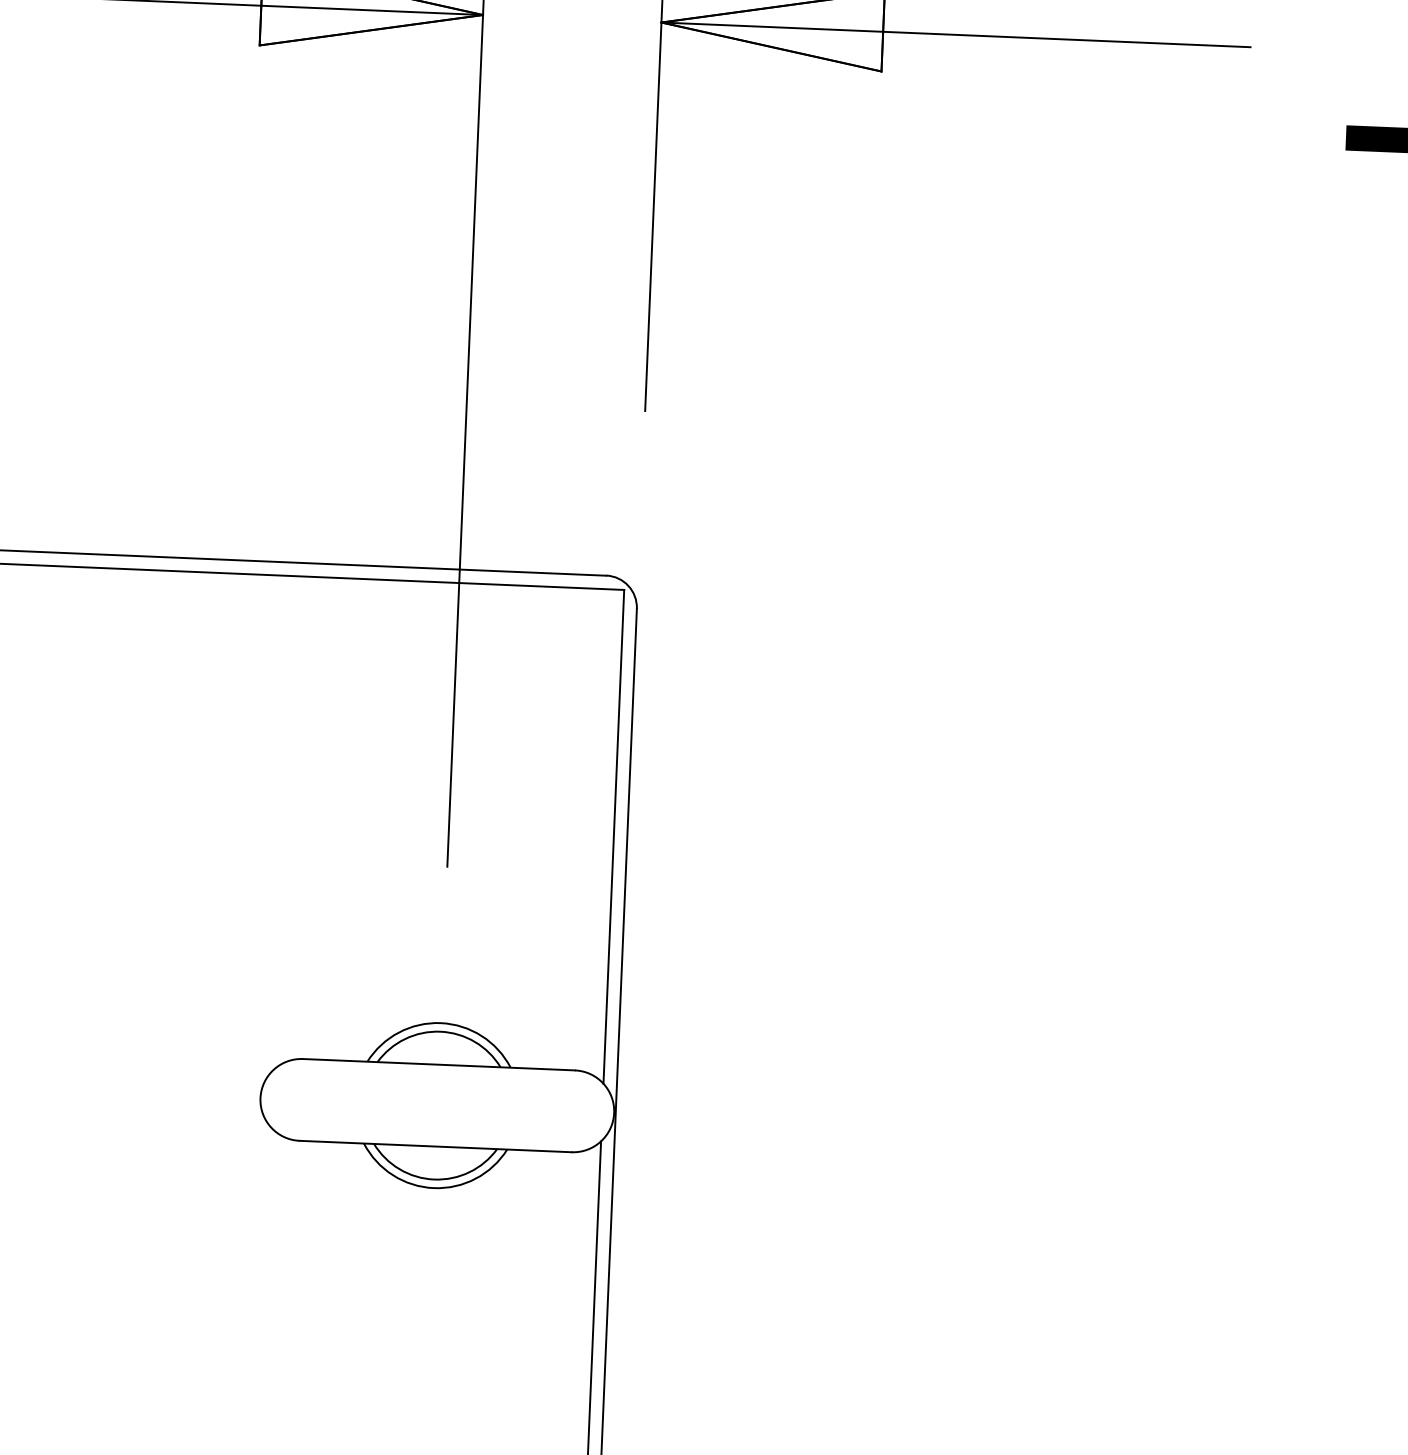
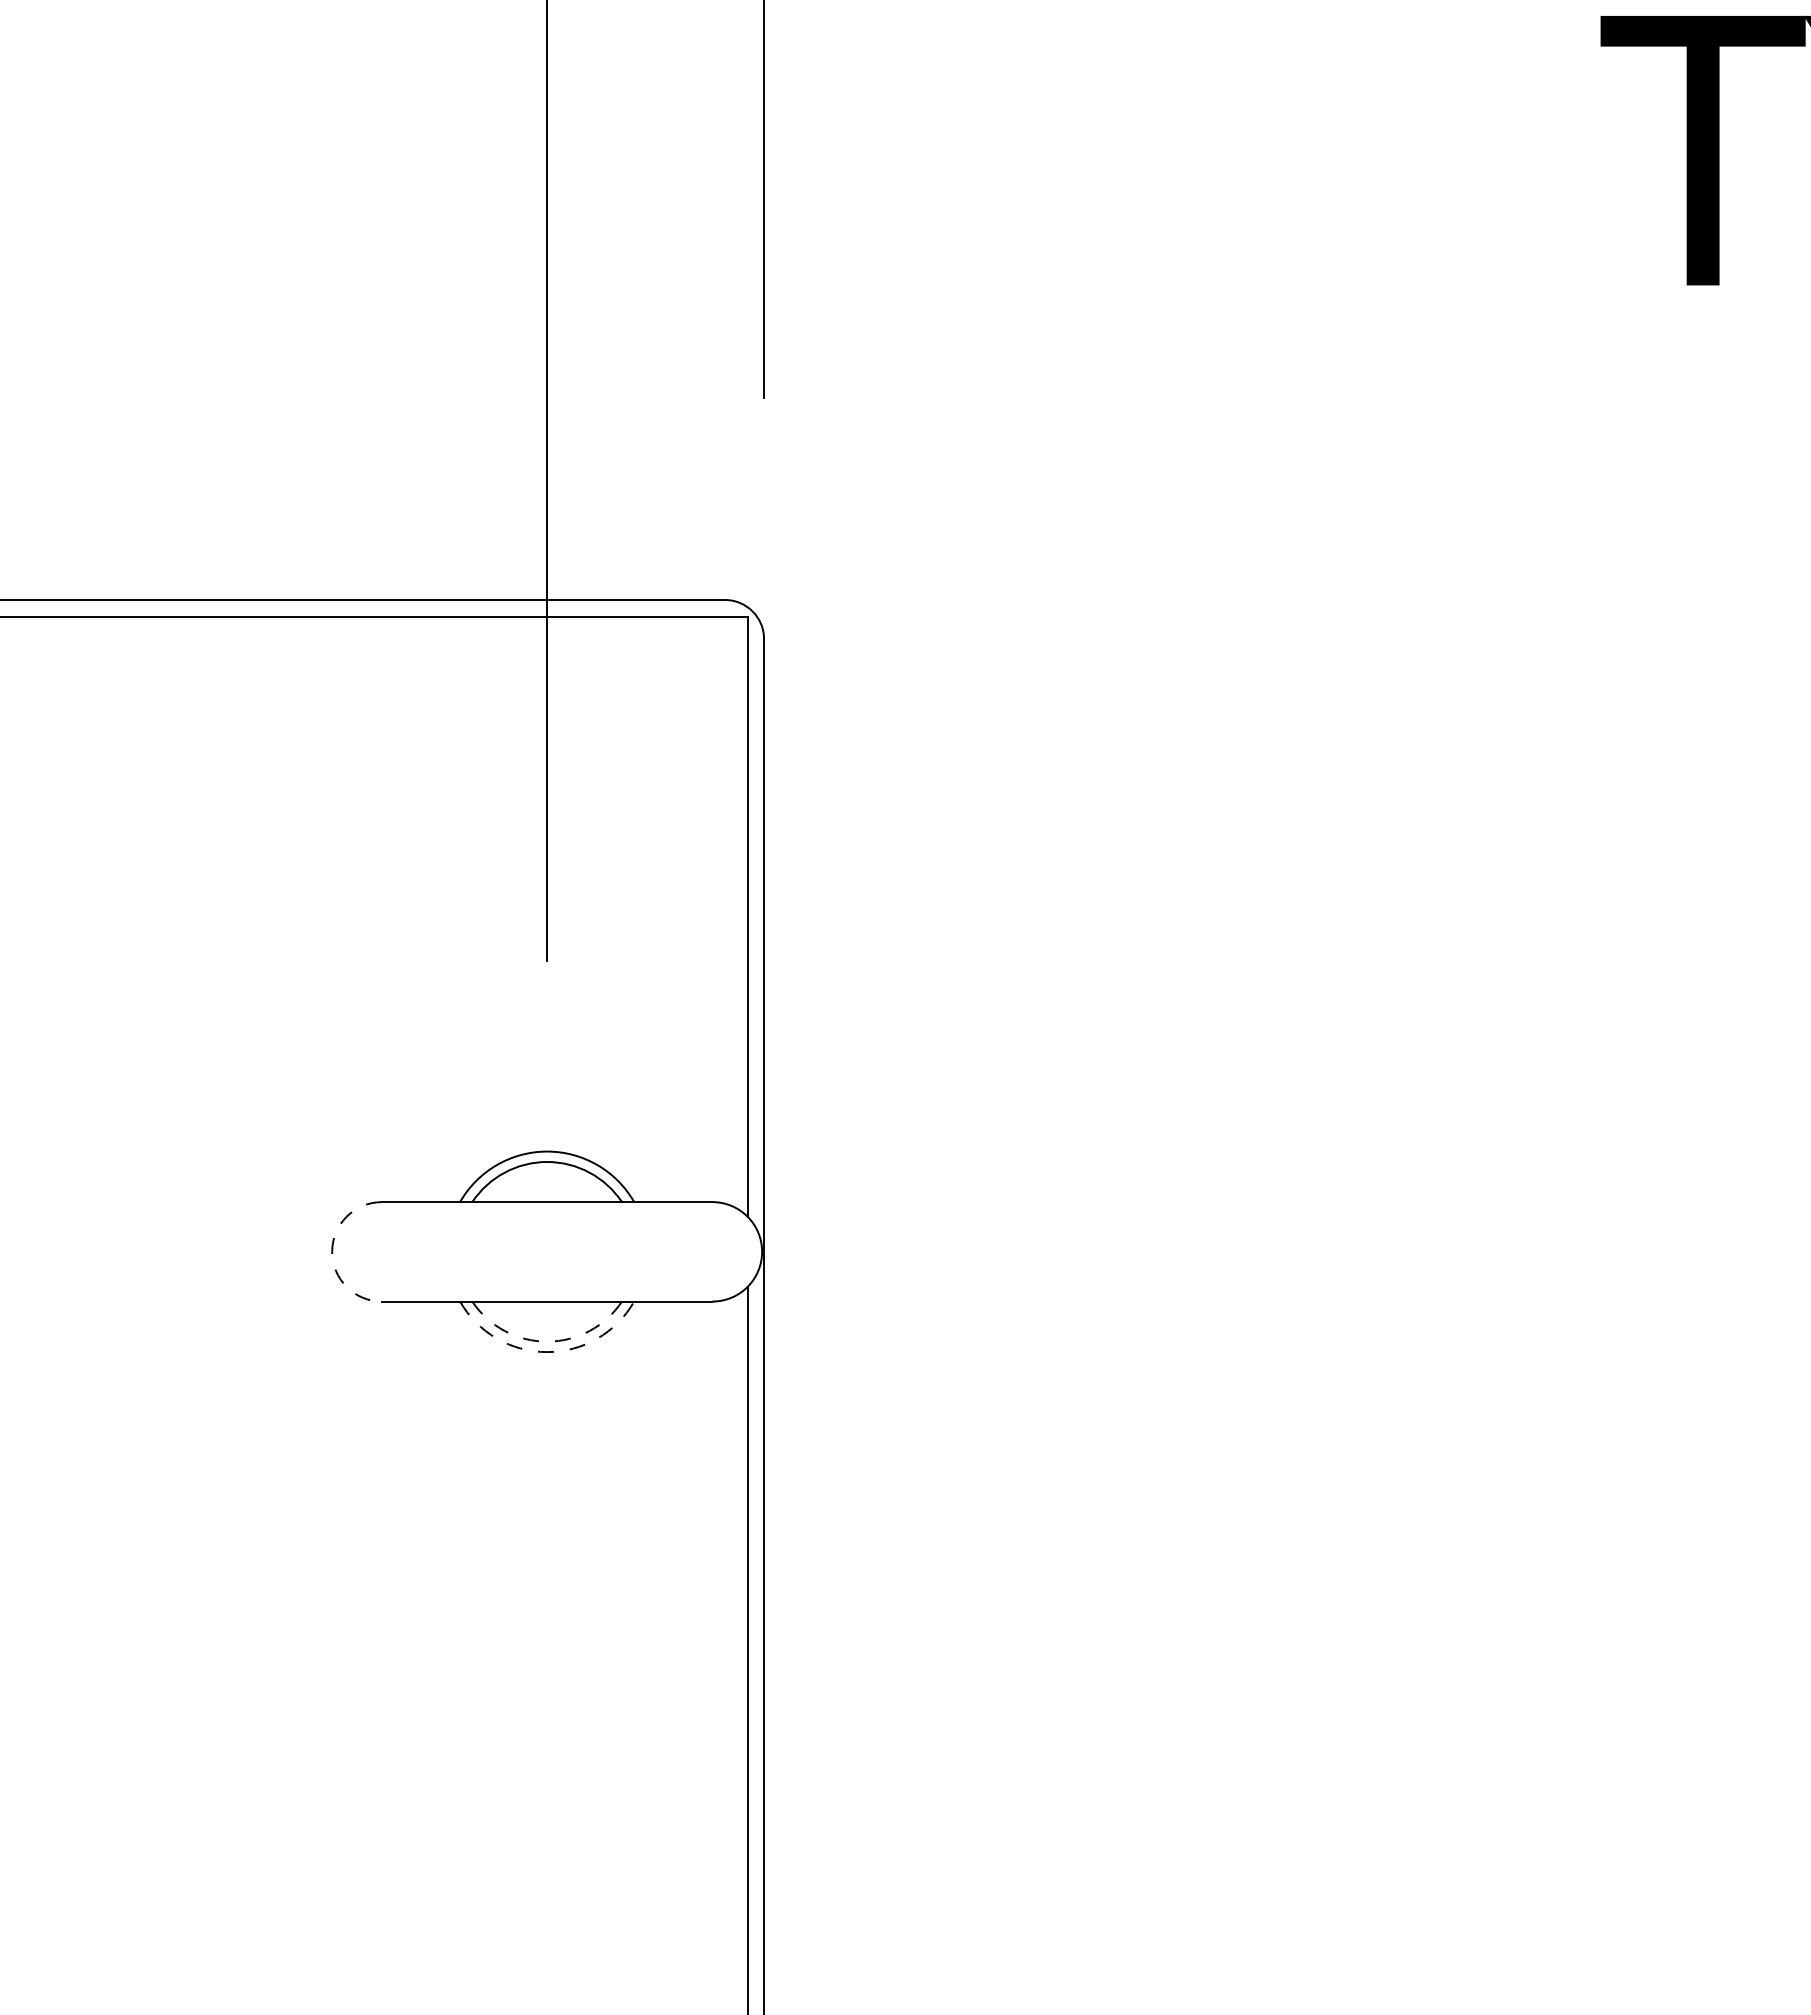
arc: (260, 1097) -> (332, 1251), solid -> dashed
arc: (434, 1179) -> (547, 1341), solid -> dashed
arc: (434, 1188) -> (547, 1352), solid -> dashed

